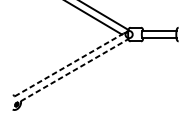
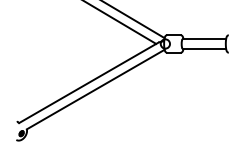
line: (69, 64) -> (89, 82), dashed -> solid
line: (74, 70) -> (95, 89), dashed -> solid

